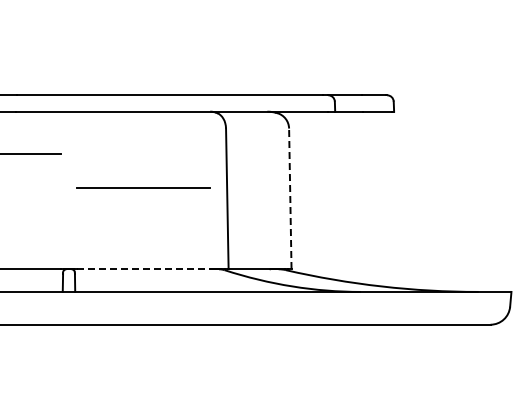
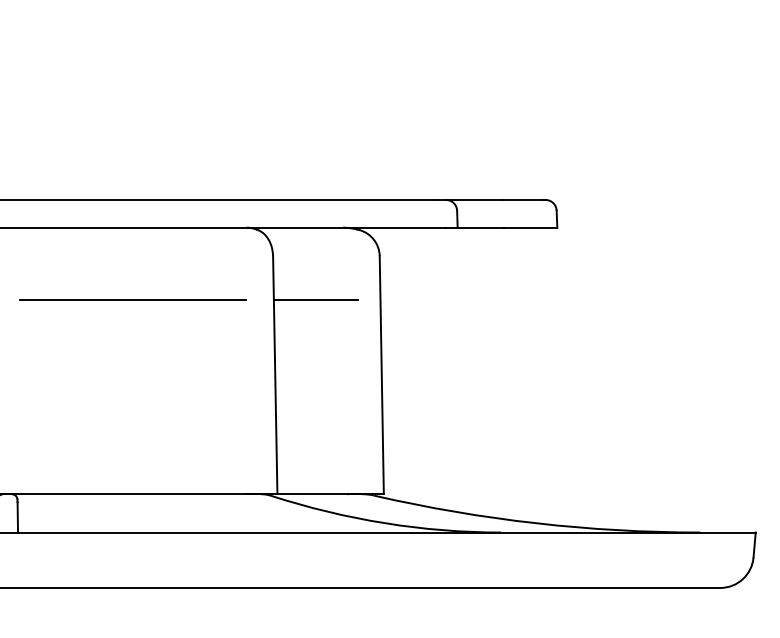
line: (251, 154) -> (316, 300), added
line: (143, 187) -> (133, 298), moved
line: (290, 198) -> (382, 374), dashed -> solid
line: (147, 269) -> (140, 494), dashed -> solid

